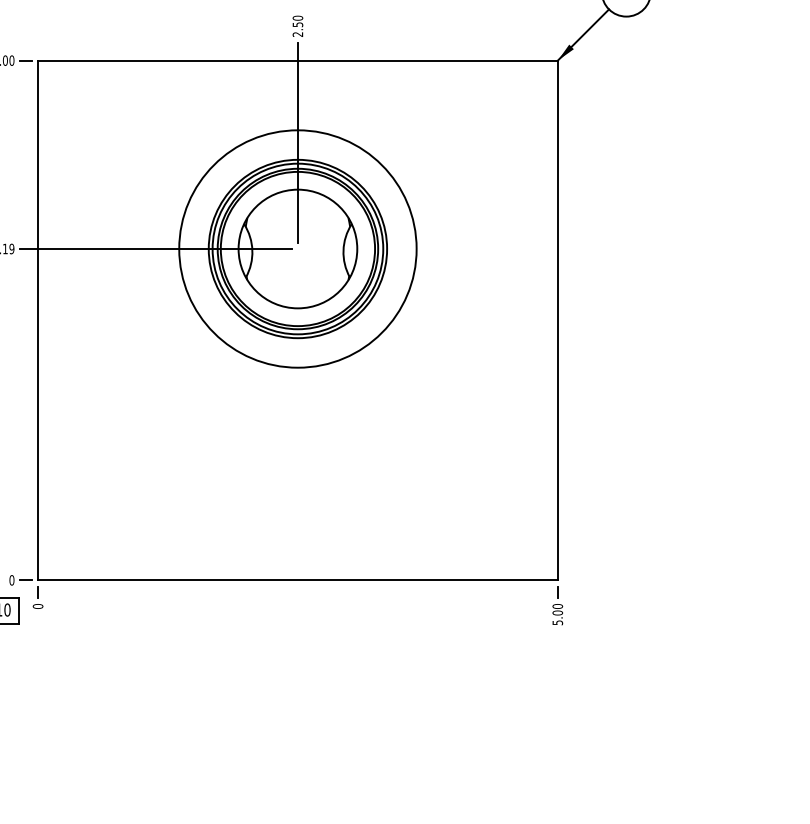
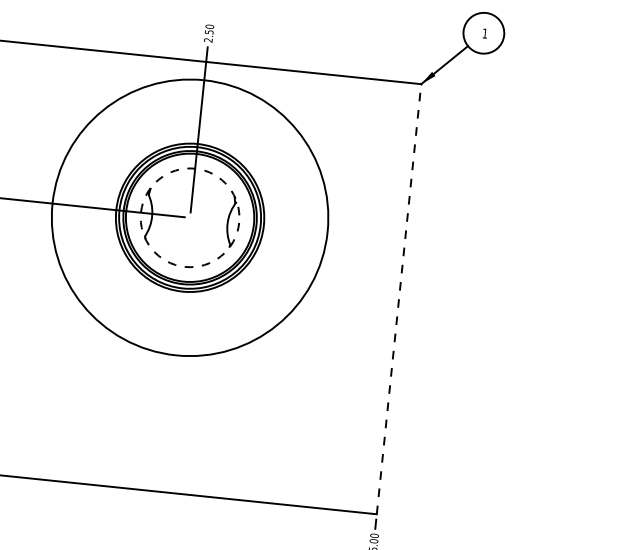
circle: (297, 248) -> (189, 217), size x1.4
circle: (297, 248) -> (189, 217), solid -> dashed
line: (557, 320) -> (398, 299), solid -> dashed

